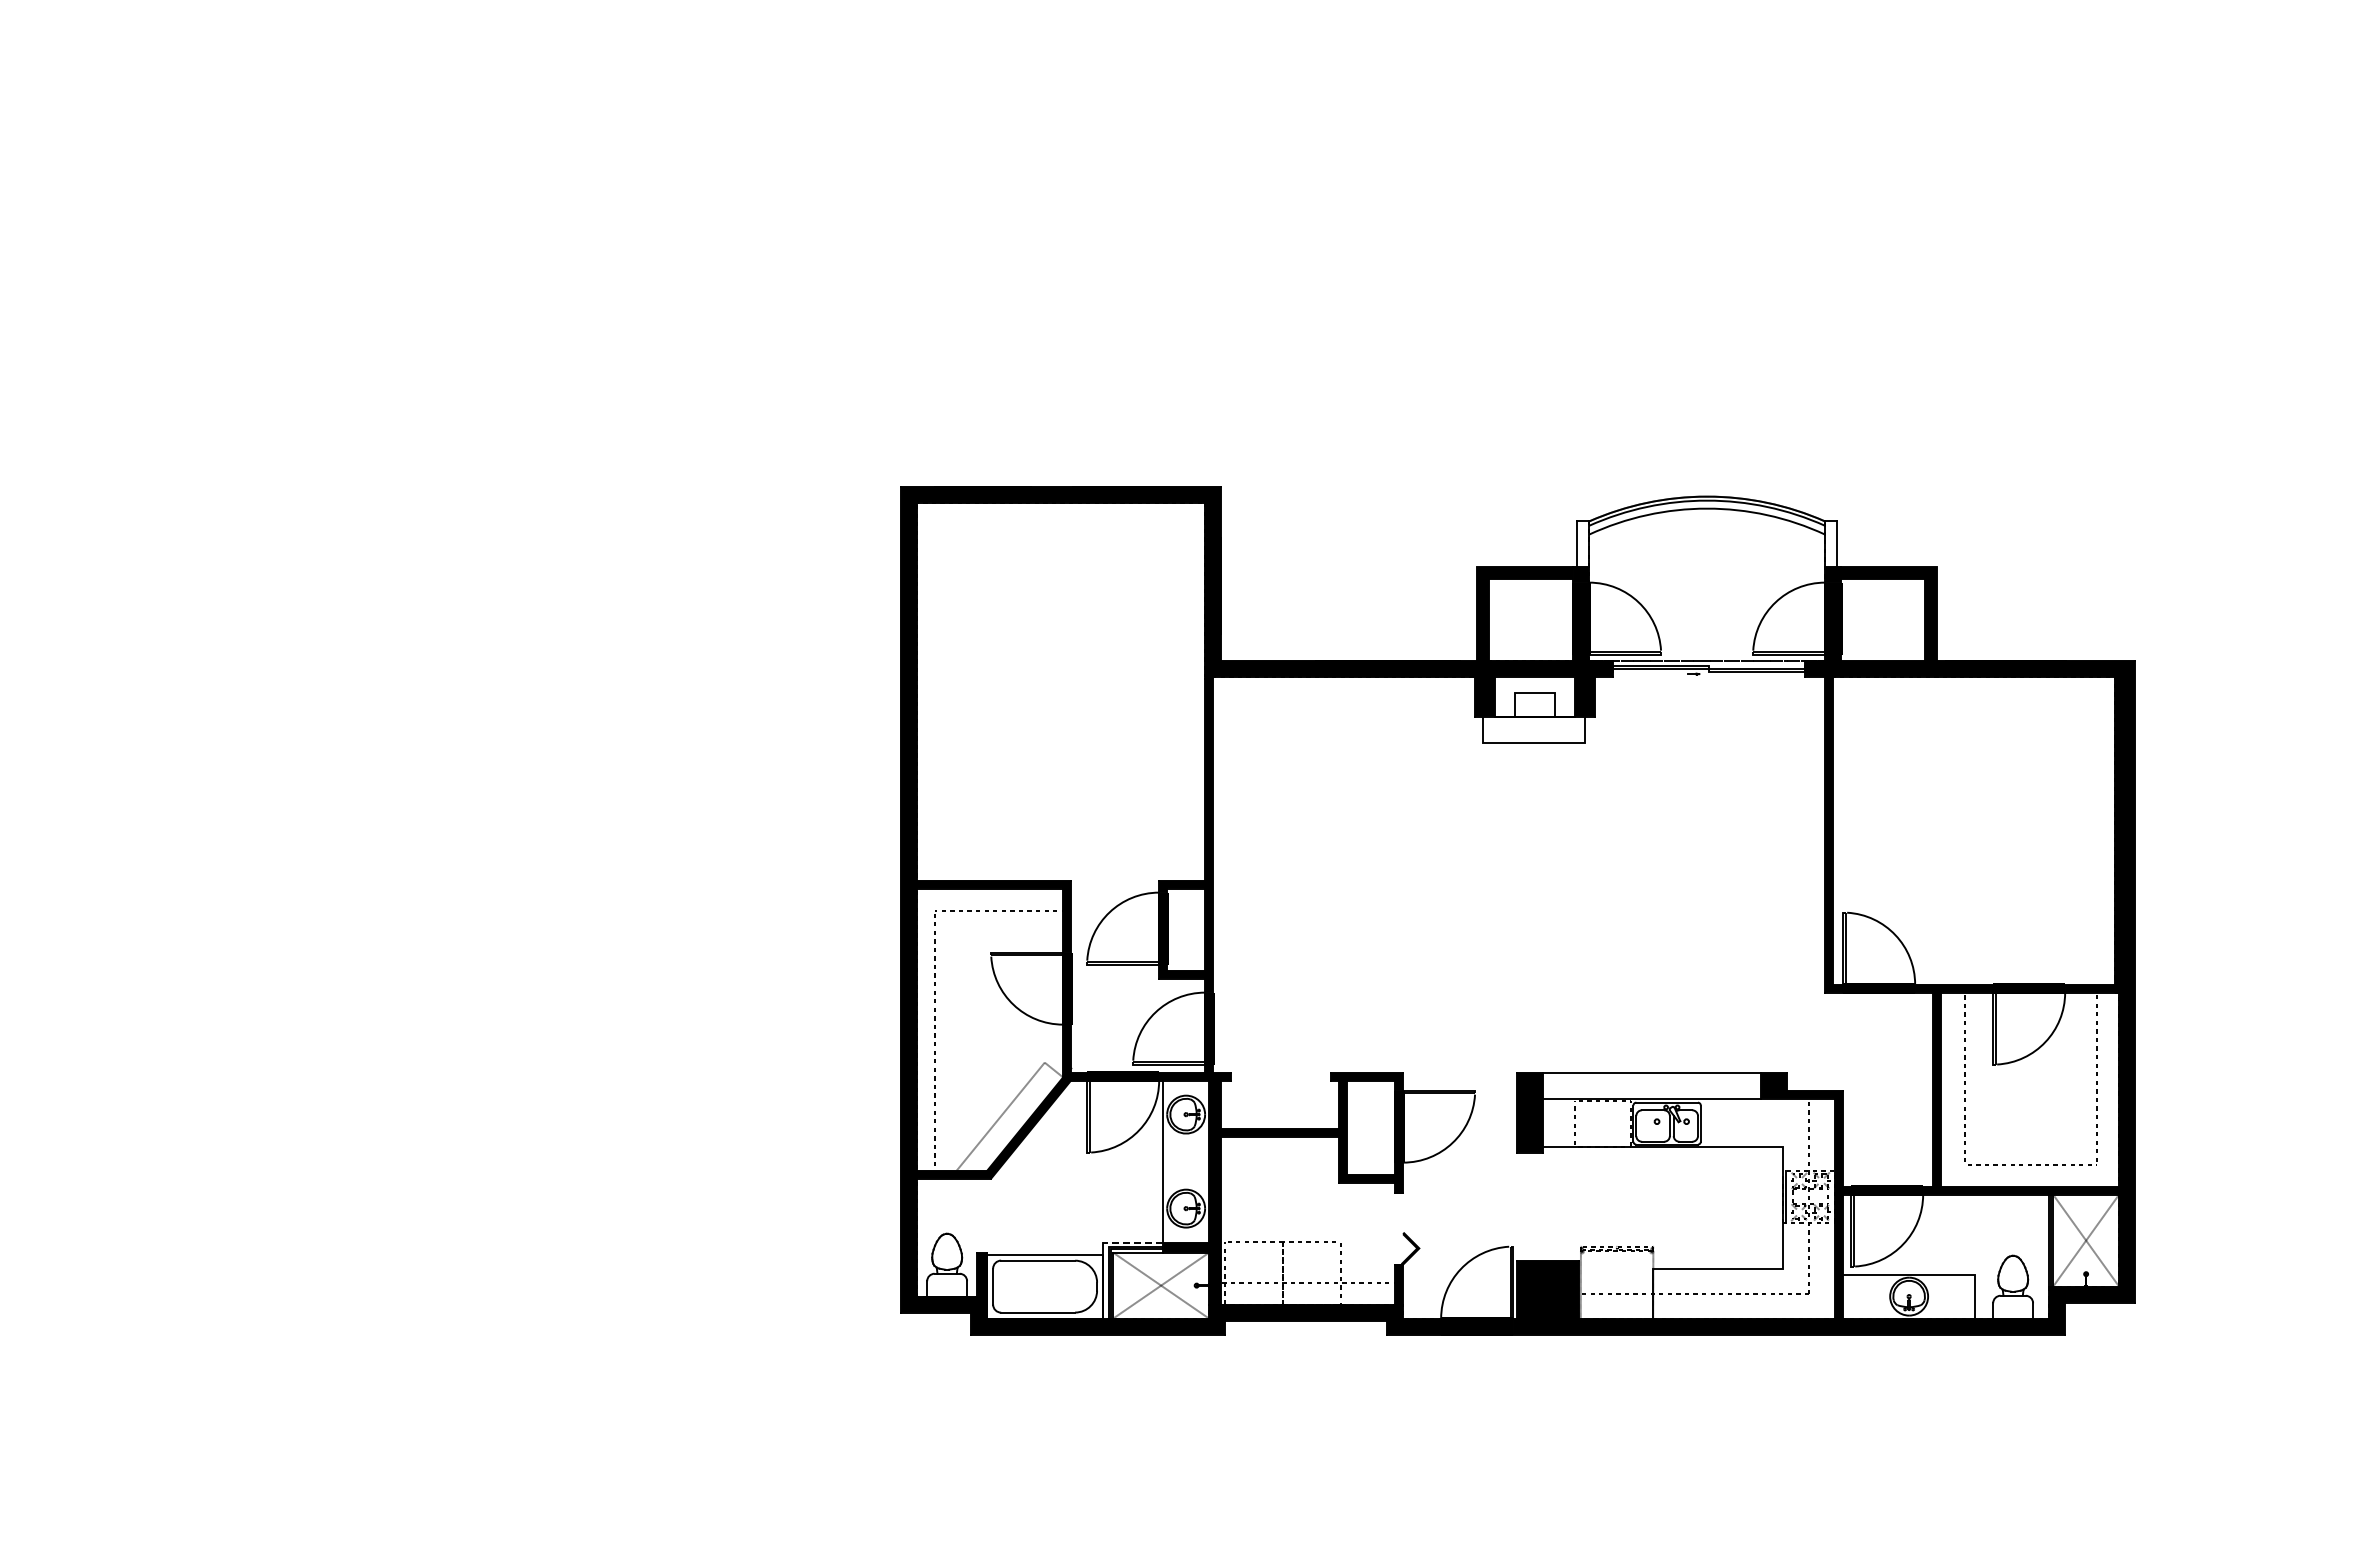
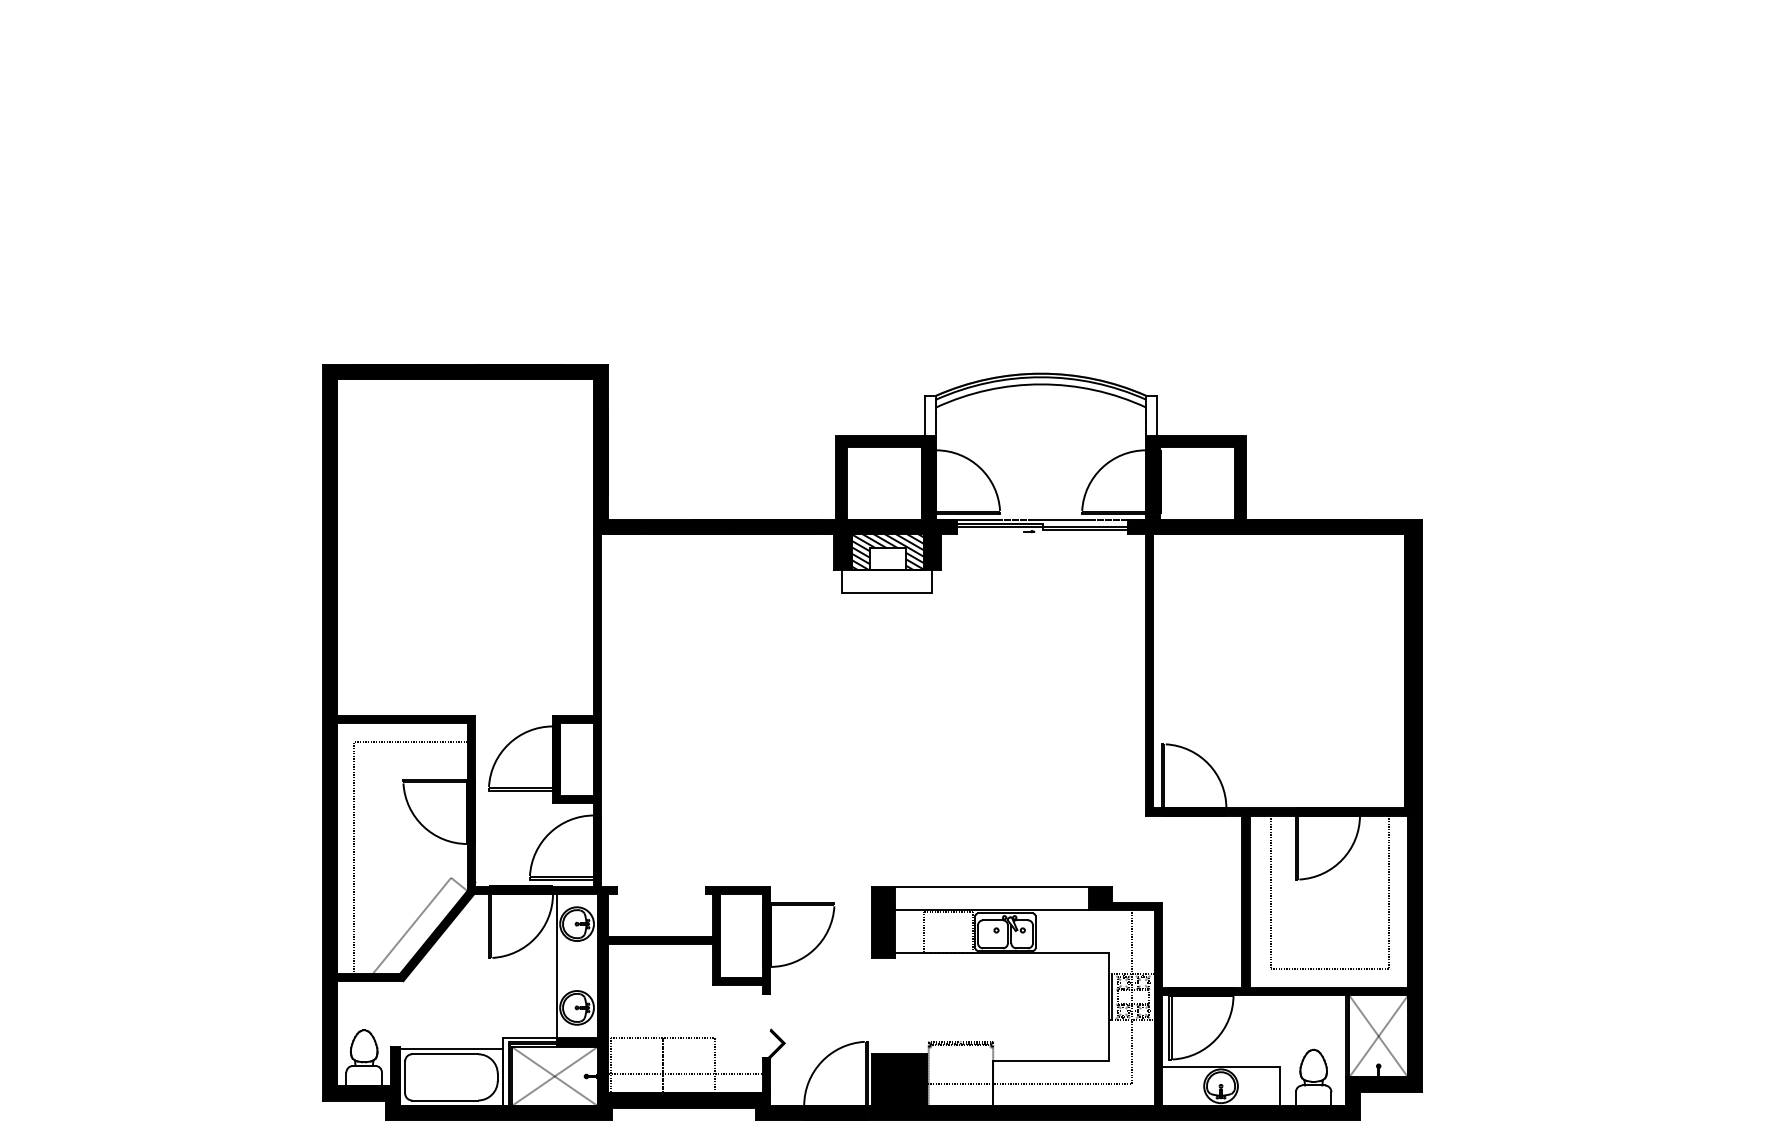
hatch: (1535, 696) -> (888, 551), added
line: (1133, 1242) -> (530, 1038), dashed -> solid

